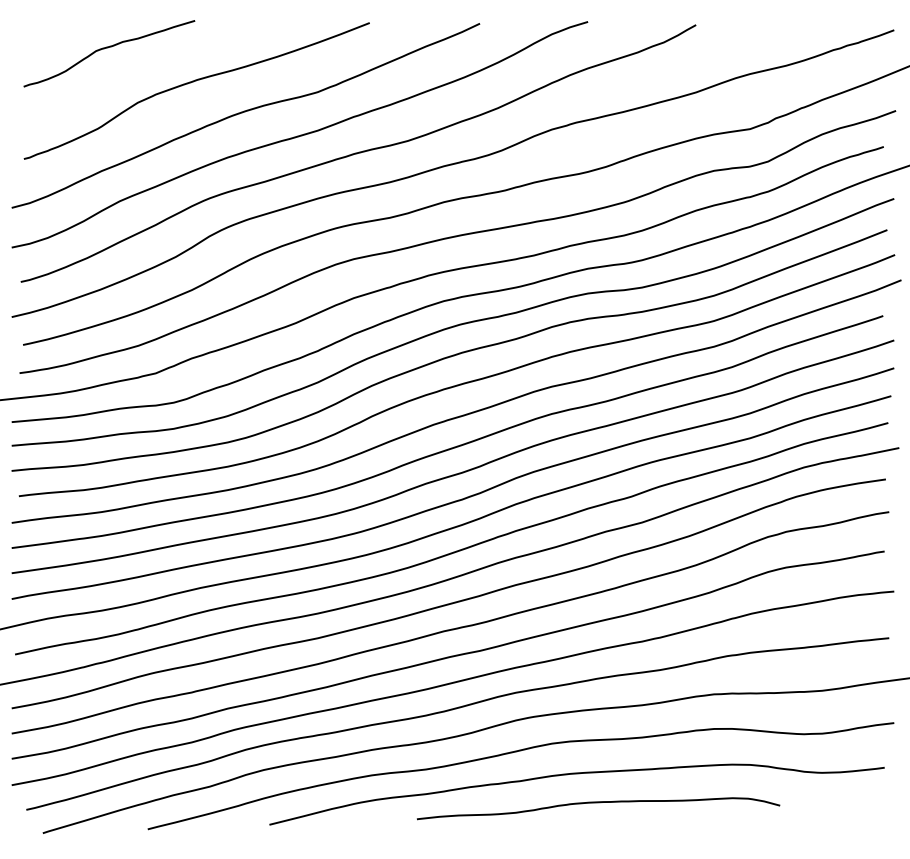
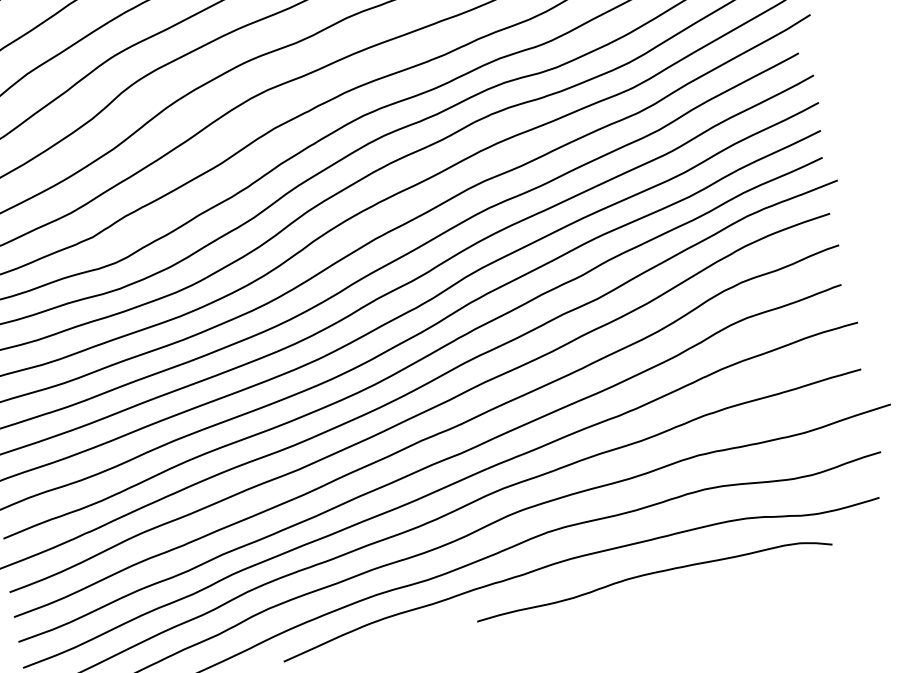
curve: (598, 803) -> (653, 574), moved

